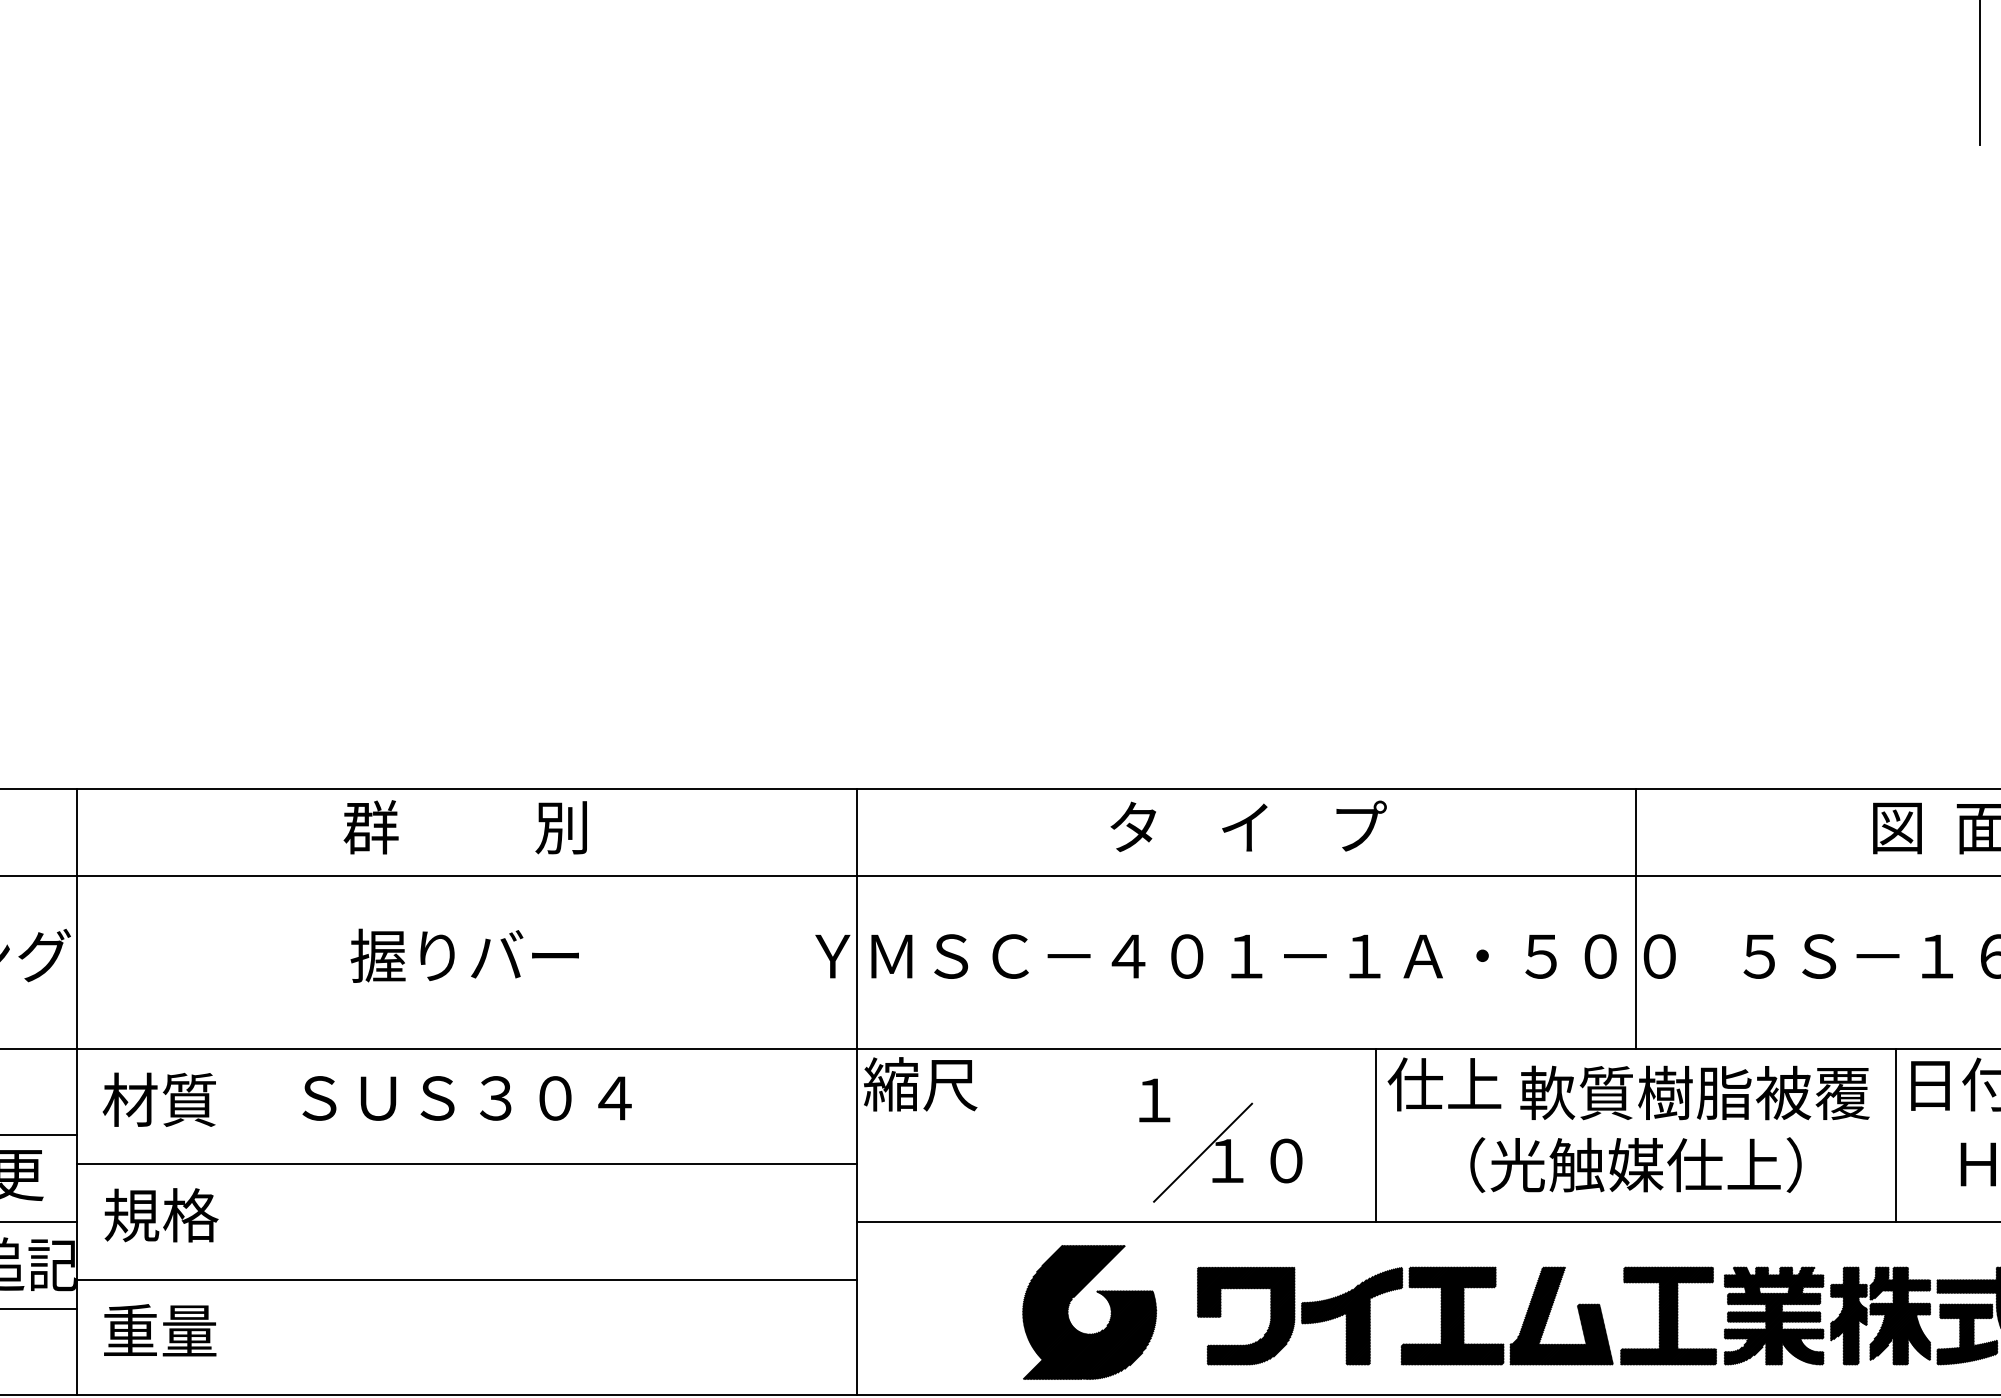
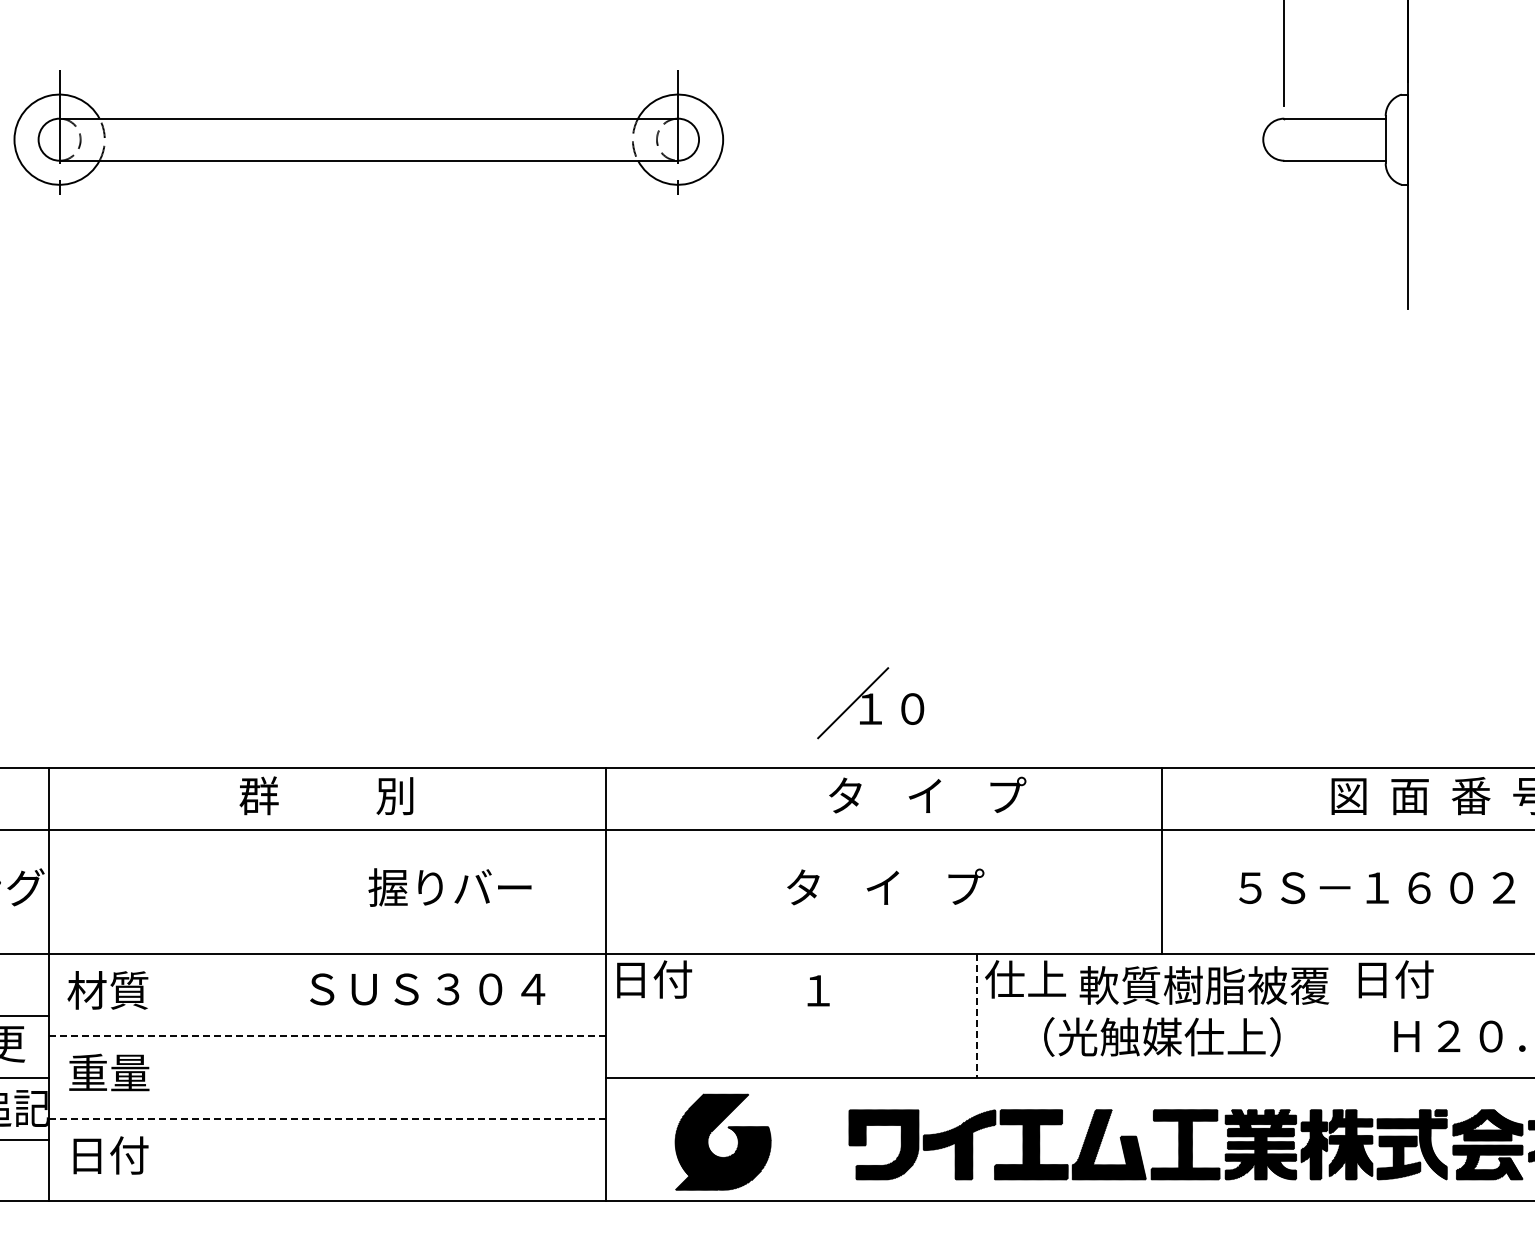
text: (1248, 825) -> (927, 794), moved
text: (1245, 954) -> (883, 886), ＹＭＳＣ－４０１－１Ａ・５００ -> タ    イ    プ
text: (464, 955) -> (449, 887), moved
text: (920, 1083) -> (651, 978), 縮尺 -> 日付
text: (466, 1098) -> (427, 989), moved
line: (1375, 1134) -> (976, 1015), solid -> dashed
line: (1895, 1134) -> (1347, 1015), removed
part: (1227, 1153) -> (870, 703), moved
line: (468, 1164) -> (328, 1036), solid -> dashed
text: (161, 1214) -> (109, 1072), 規格 -> 重量
line: (468, 1279) -> (328, 1118), solid -> dashed
part: (1073, 1300) -> (711, 1133), moved
text: (160, 1331) -> (108, 1155), 重量 -> 日付

